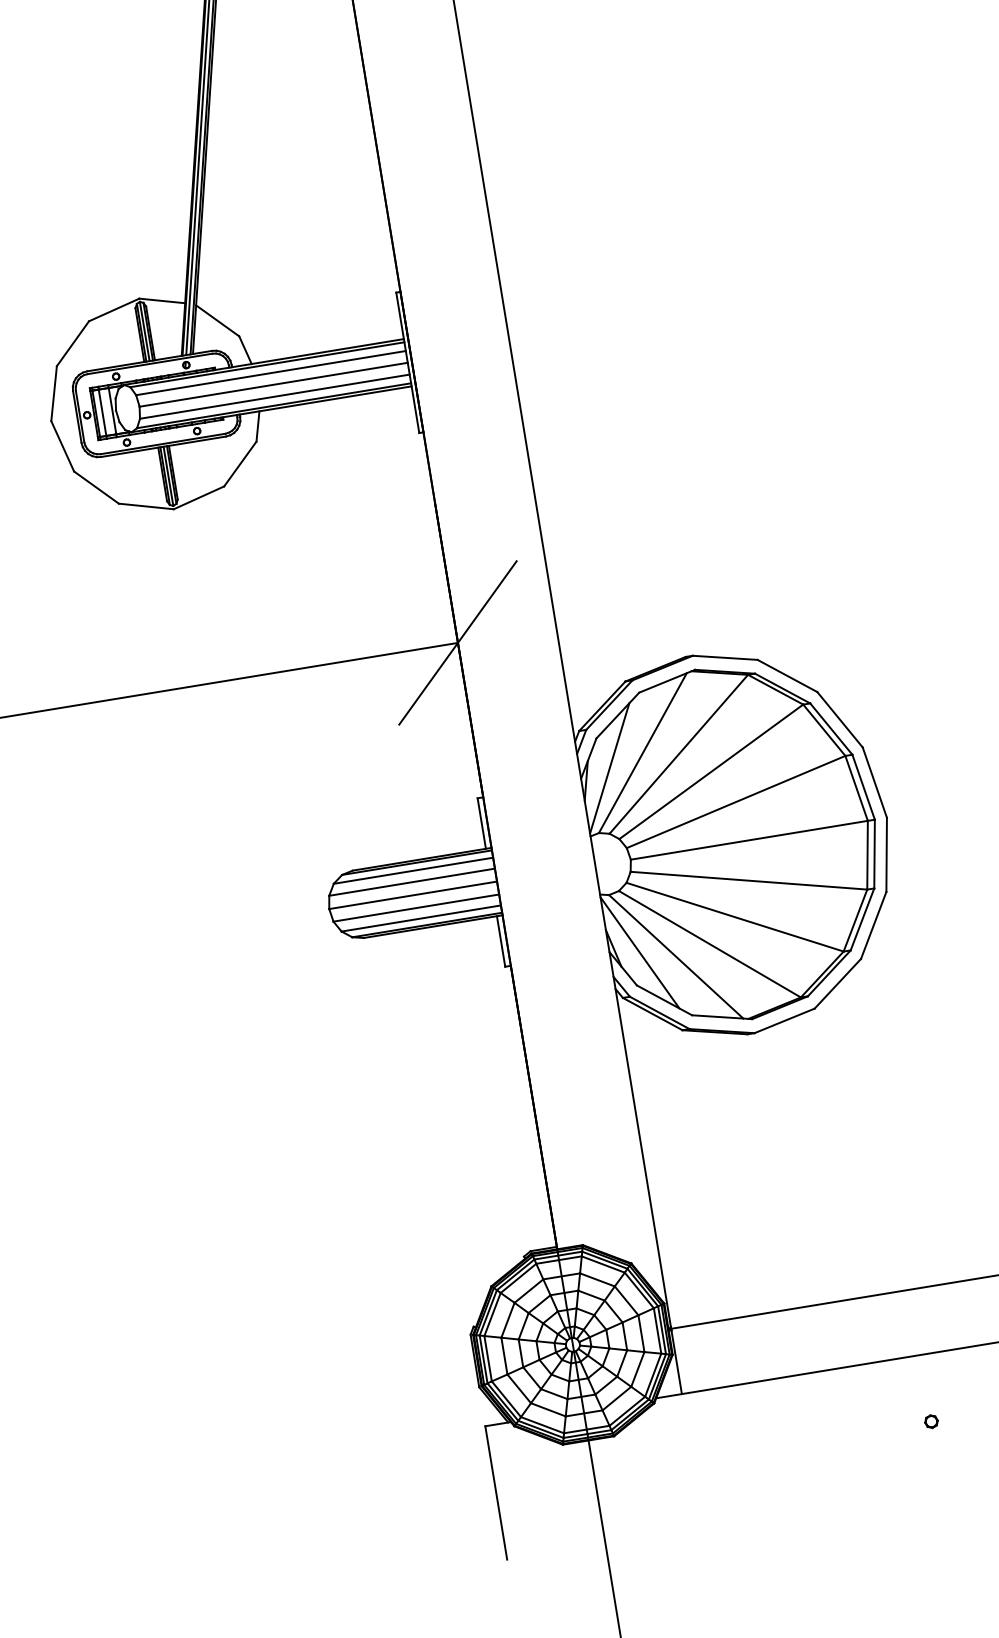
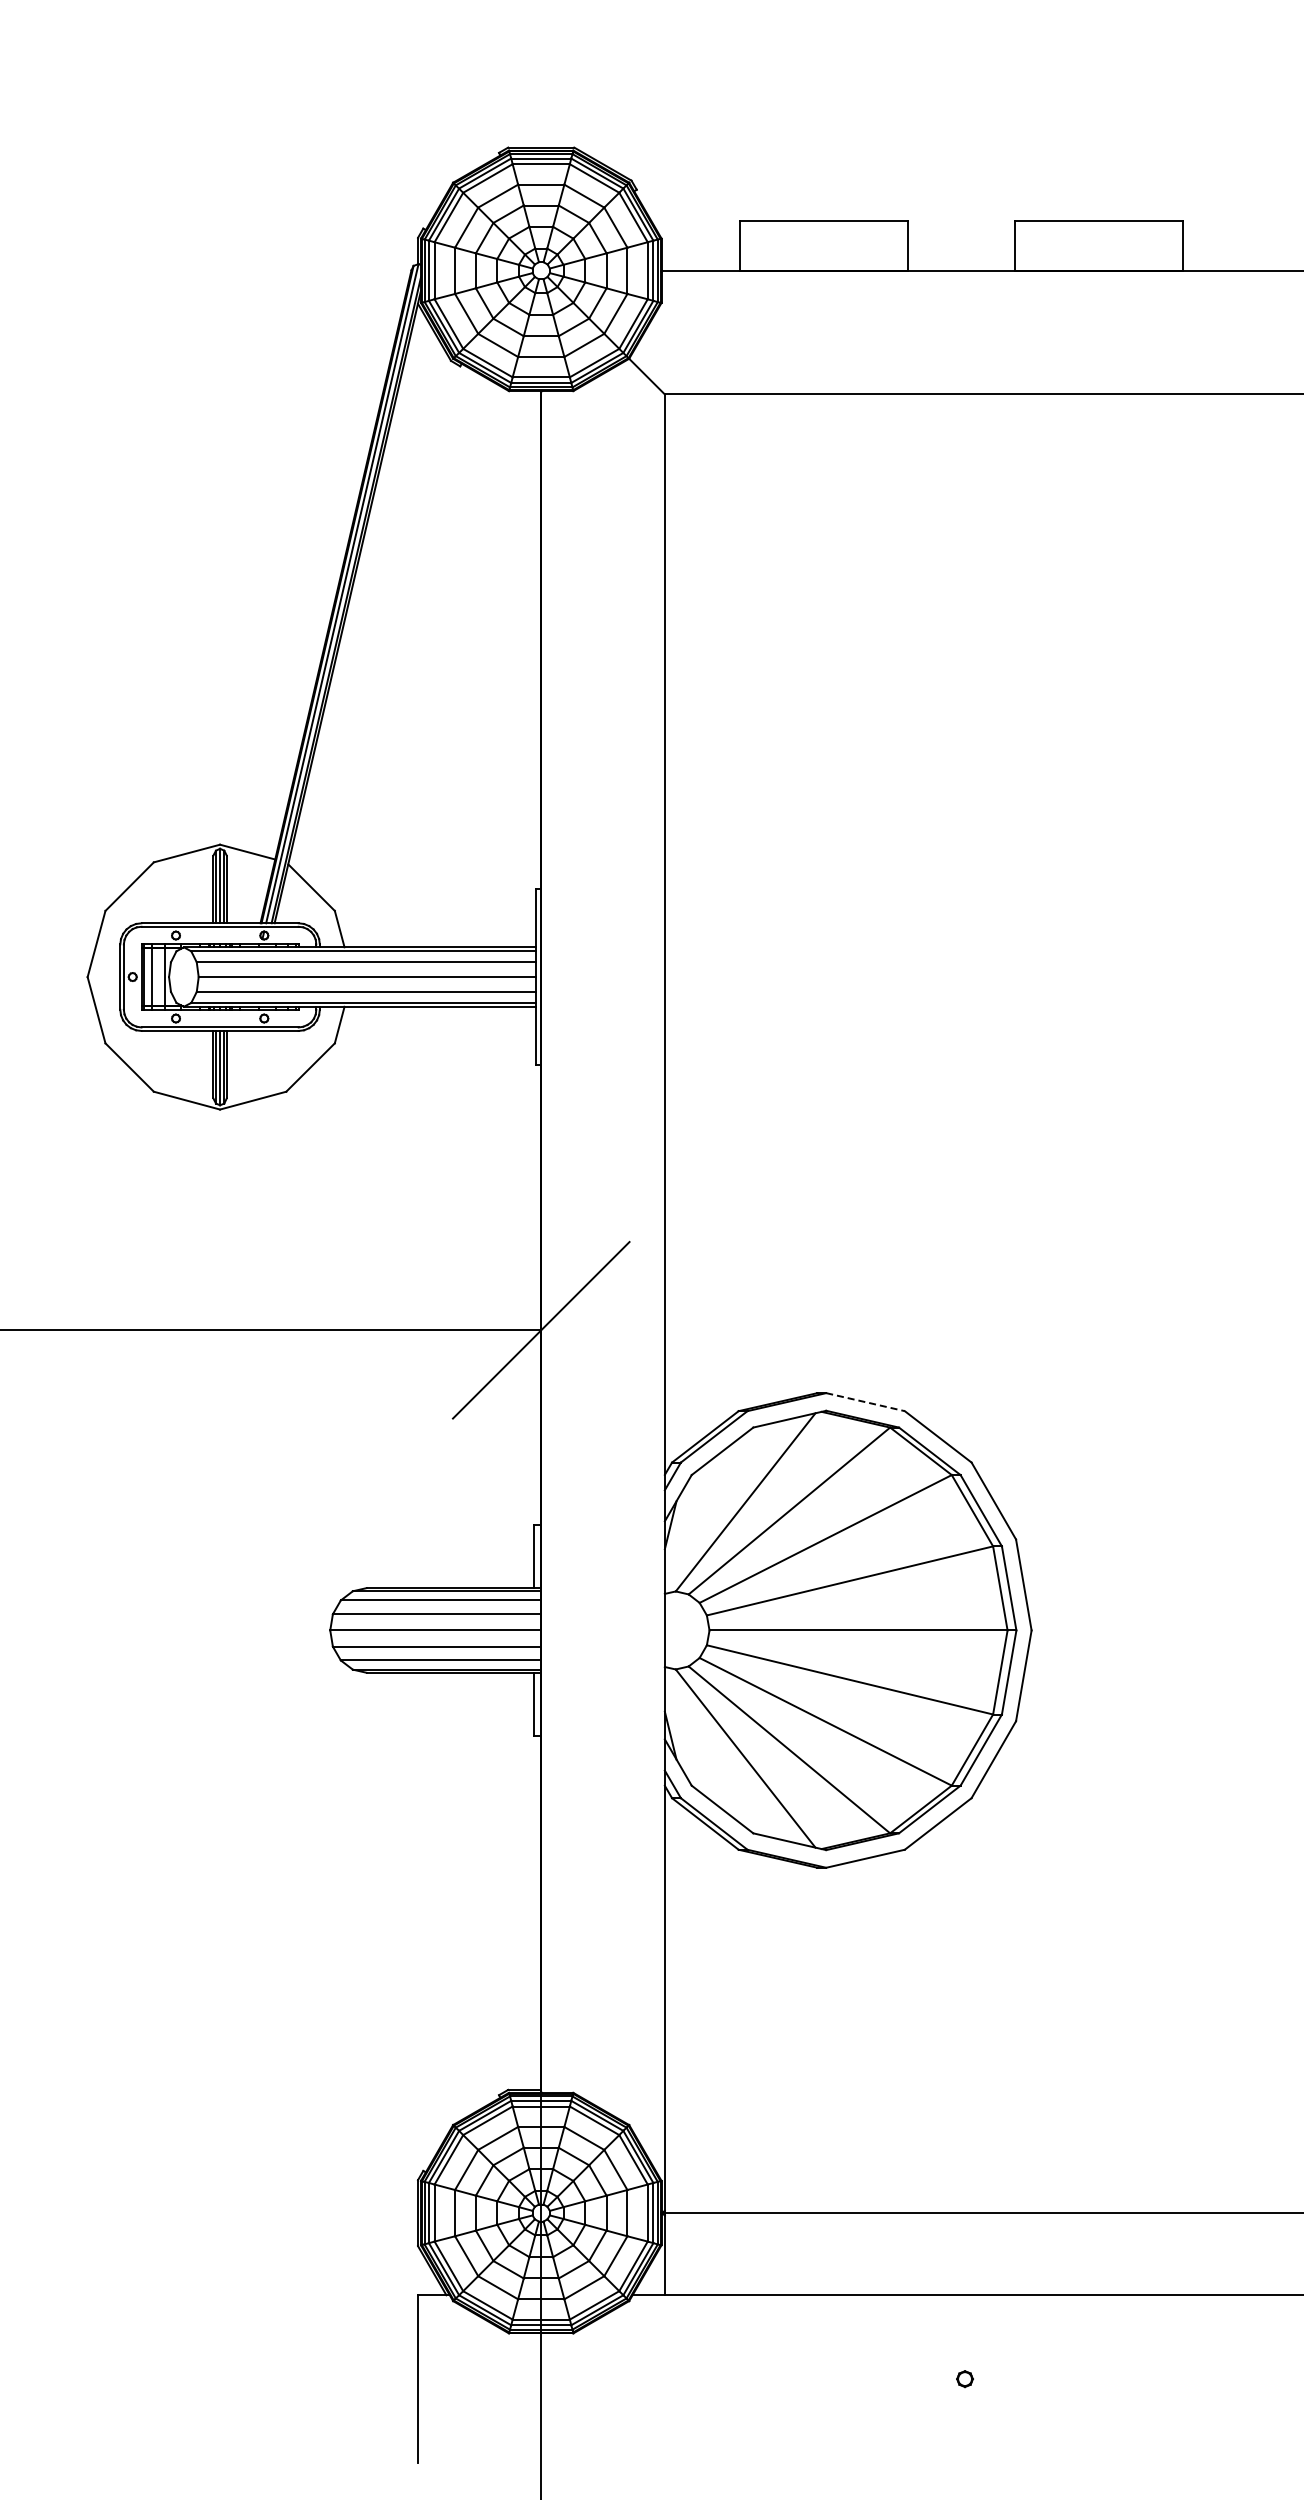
line: (725, 657) -> (866, 1402), solid -> dashed
line: (609, 768) -> (701, 1514), removed
line: (639, 952) -> (701, 1746), removed

